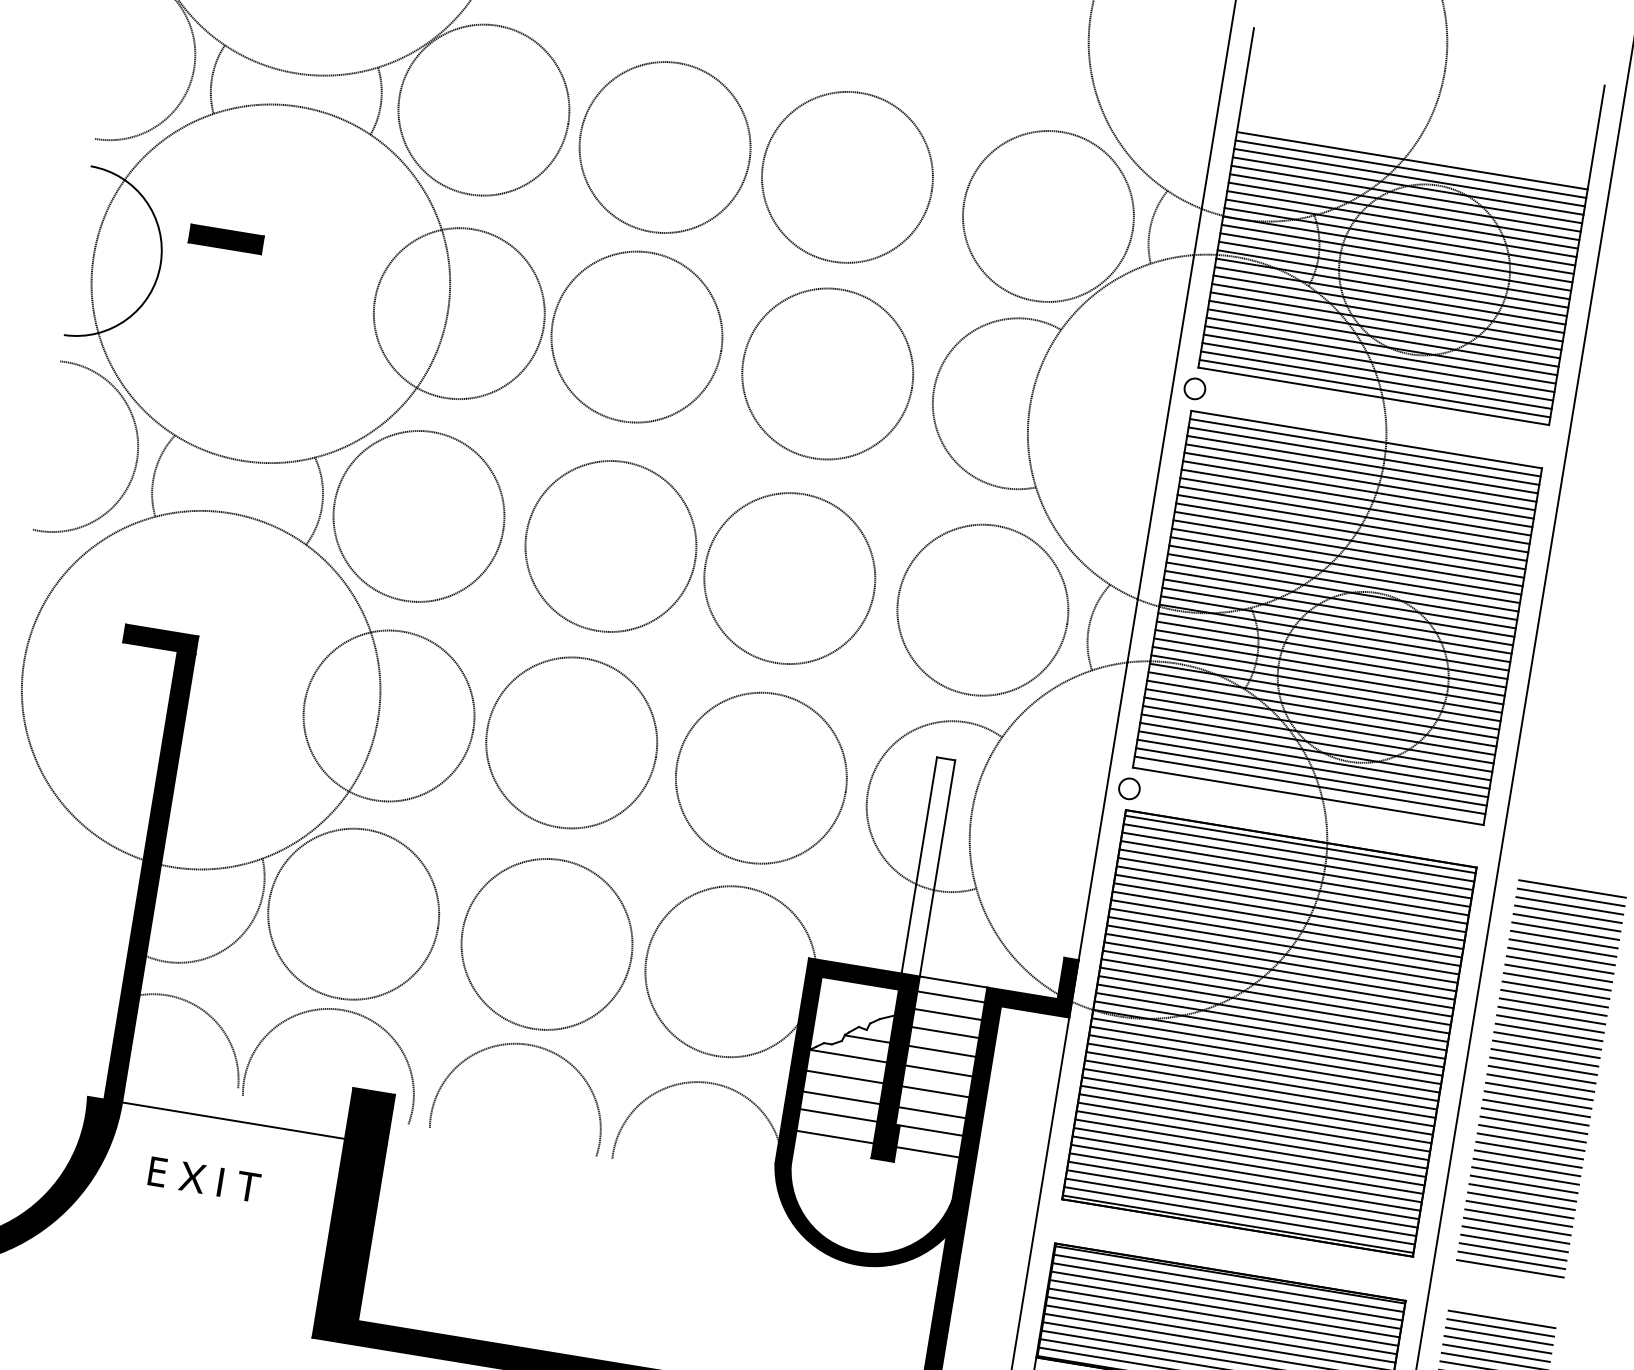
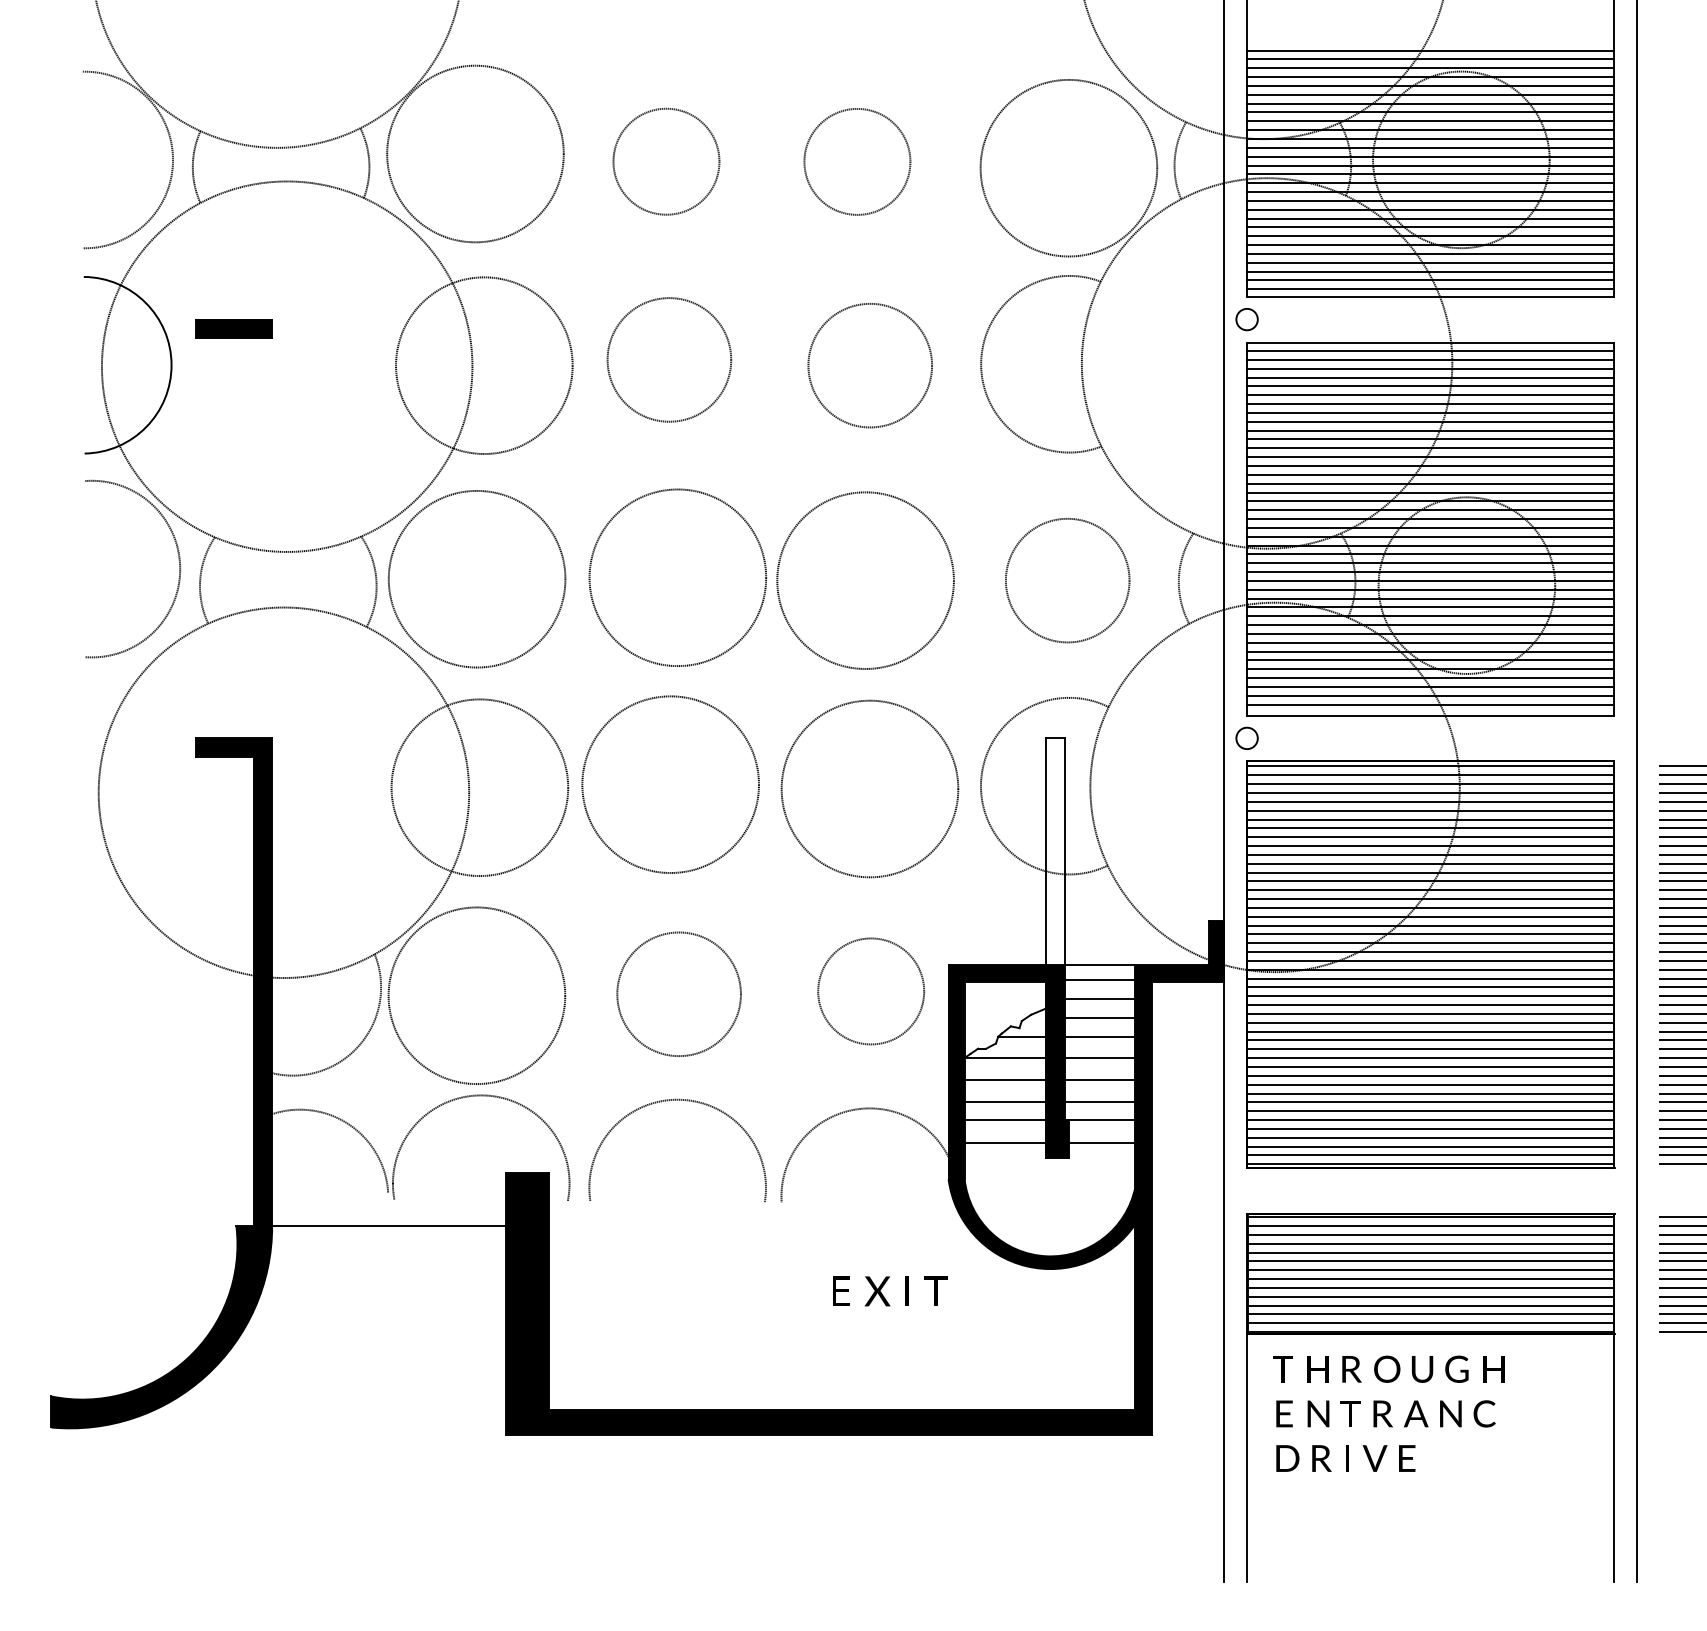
circle: (665, 147) -> (666, 161), size x0.6
circle: (847, 177) -> (857, 161), size x0.6
circle: (637, 336) -> (669, 359), size x0.7
circle: (828, 373) -> (870, 365), size x0.7
circle: (982, 609) -> (1067, 580), size x0.7
circle: (546, 944) -> (678, 994), size x0.7
circle: (730, 971) -> (870, 991), size x0.6
text: (204, 1179) -> (890, 1291), moved

